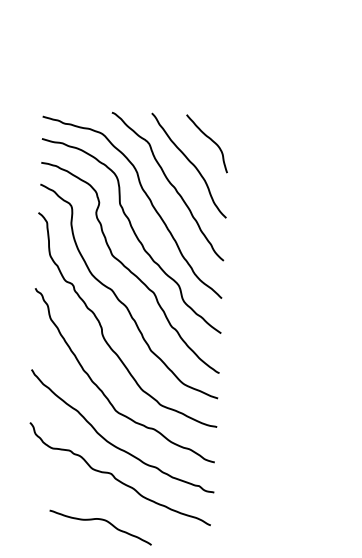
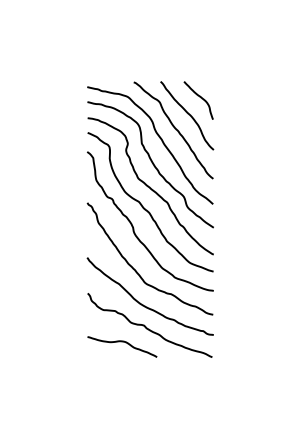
curve: (101, 520) -> (122, 342), moved

